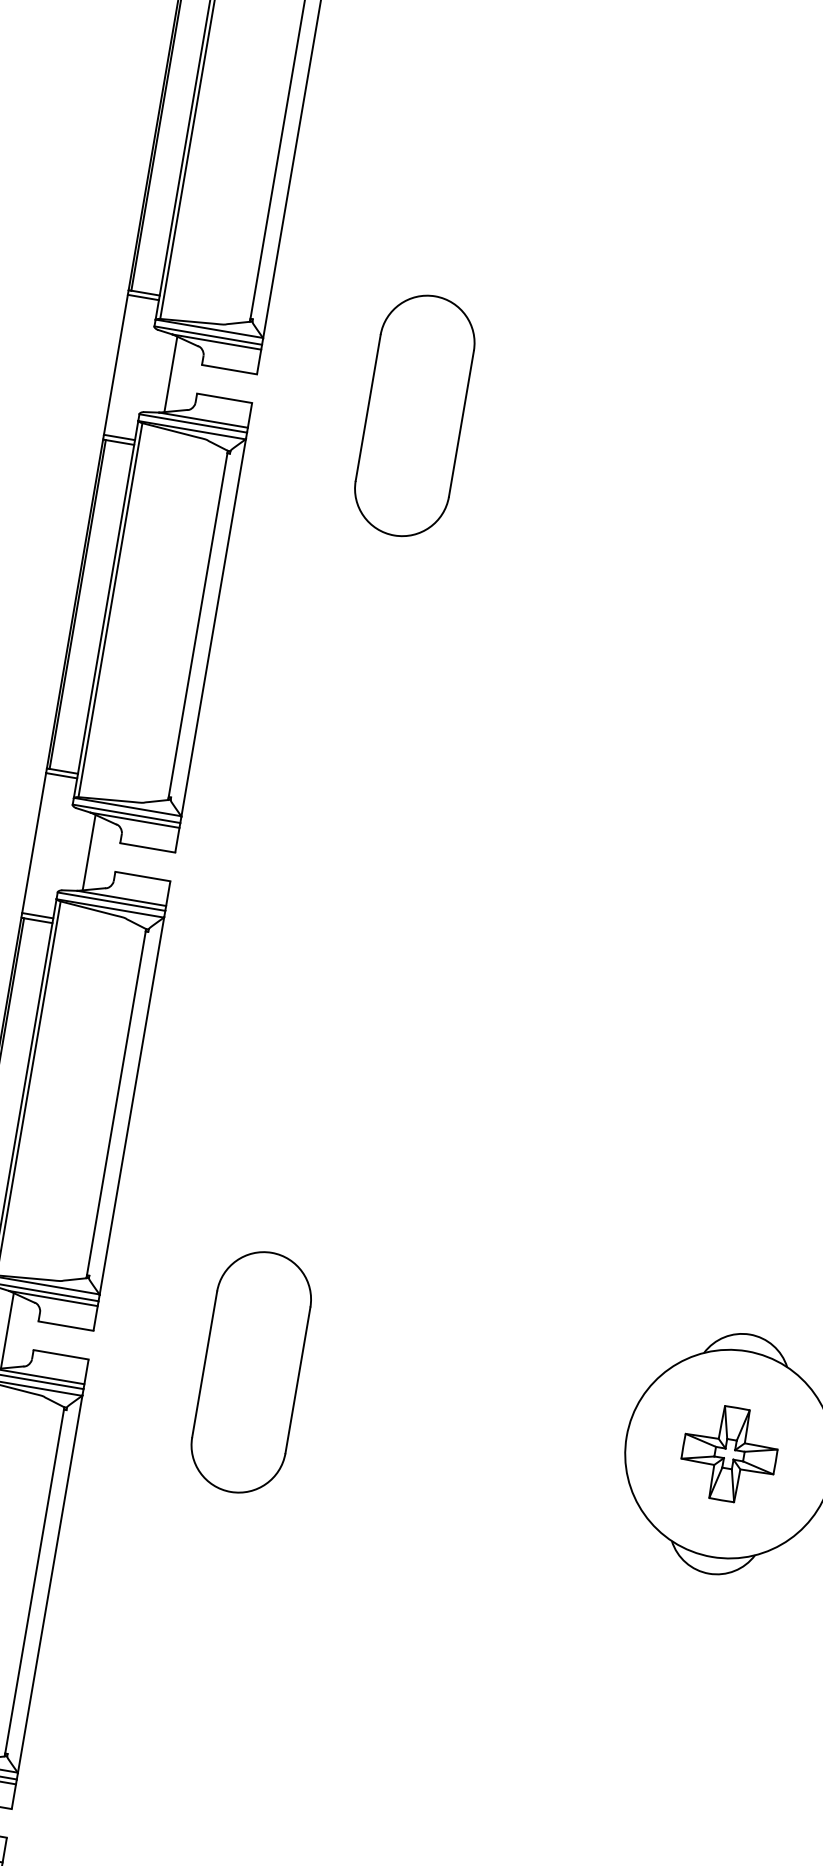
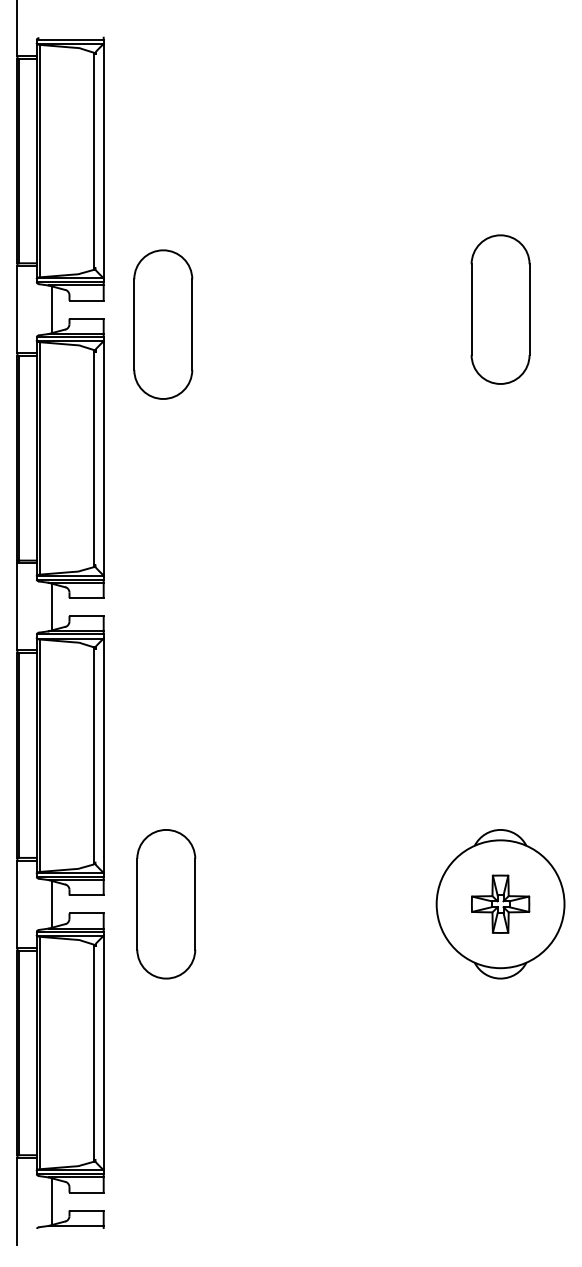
part: (415, 415) -> (163, 324), moved
part: (251, 1372) -> (166, 904), moved

